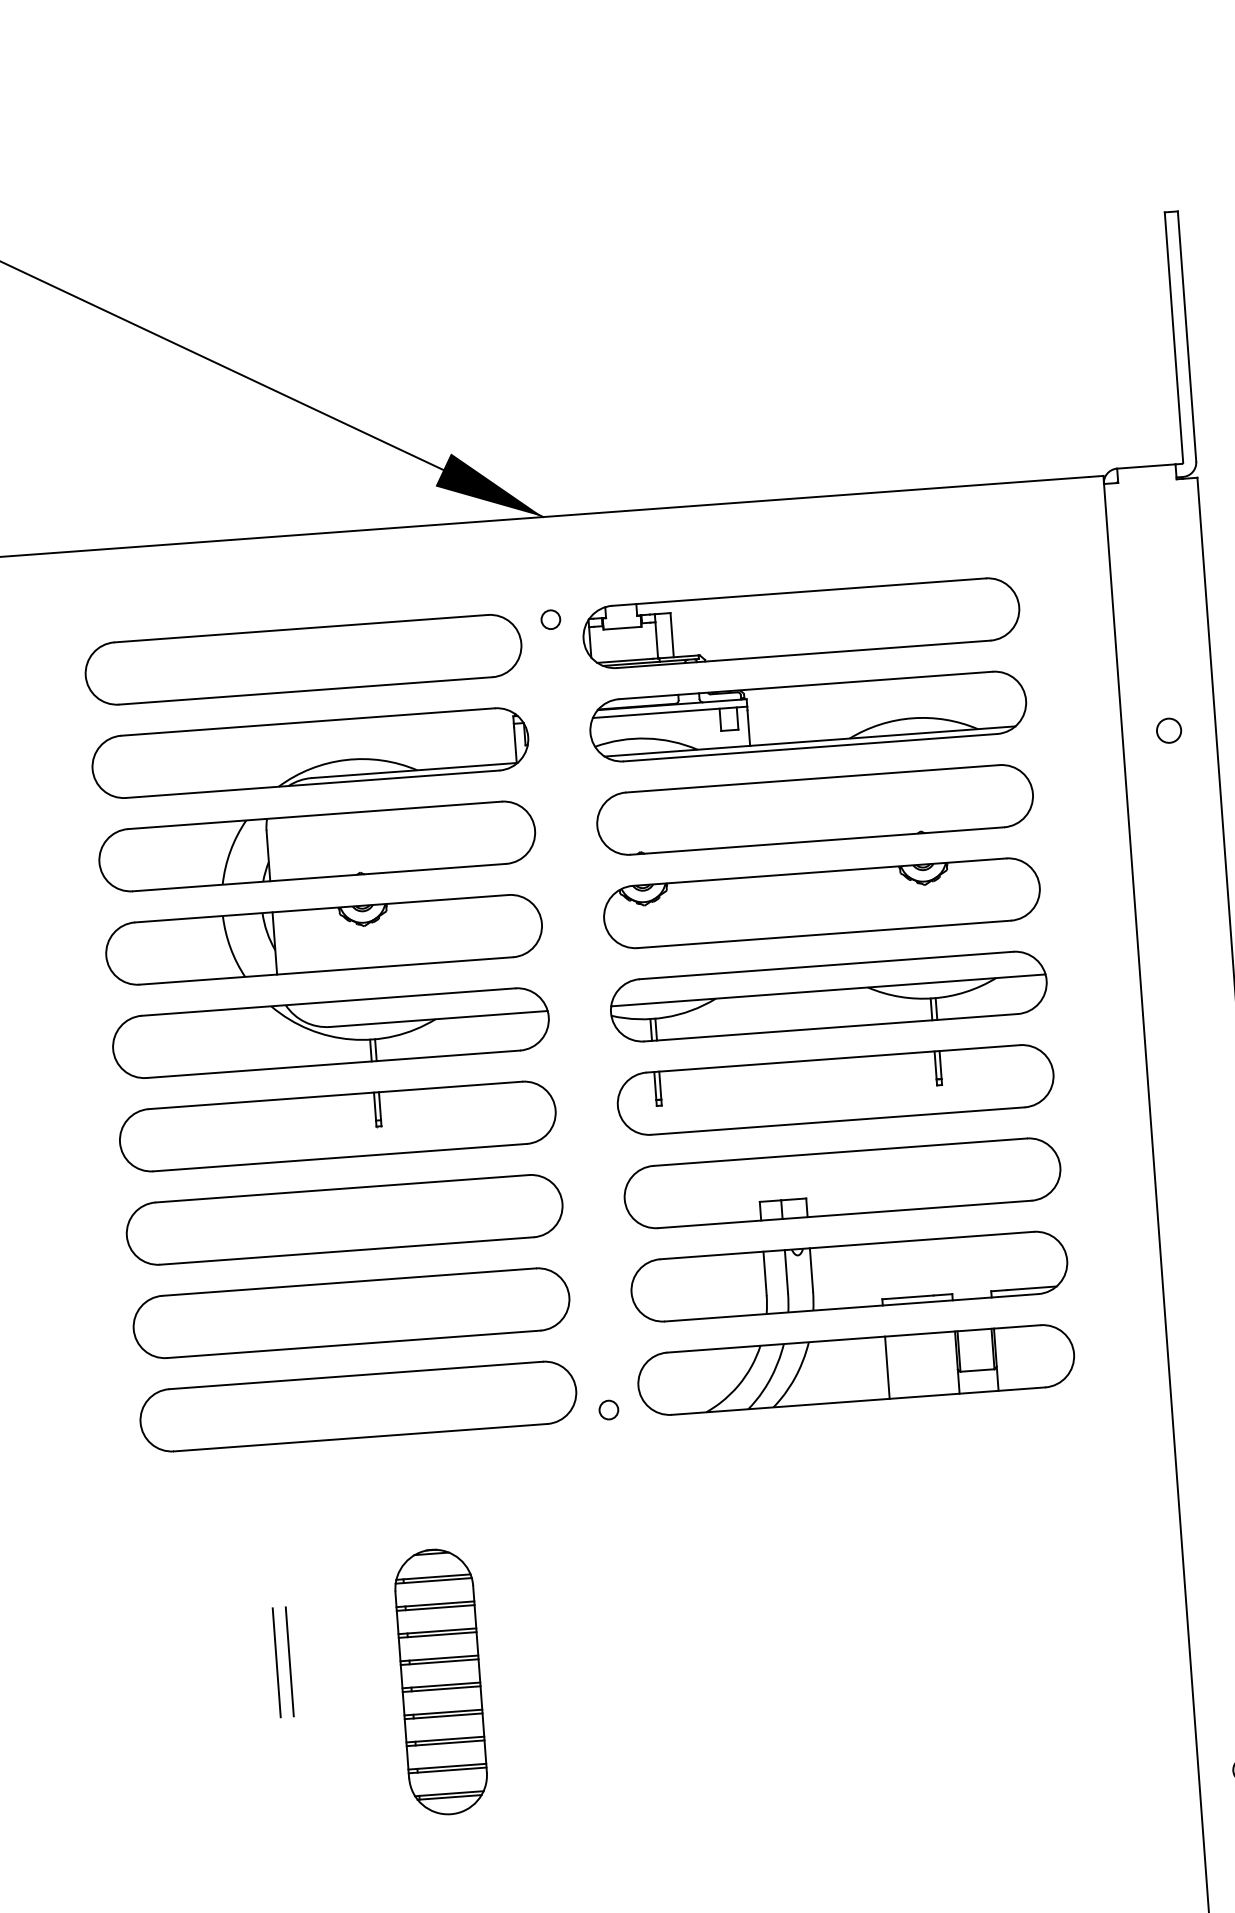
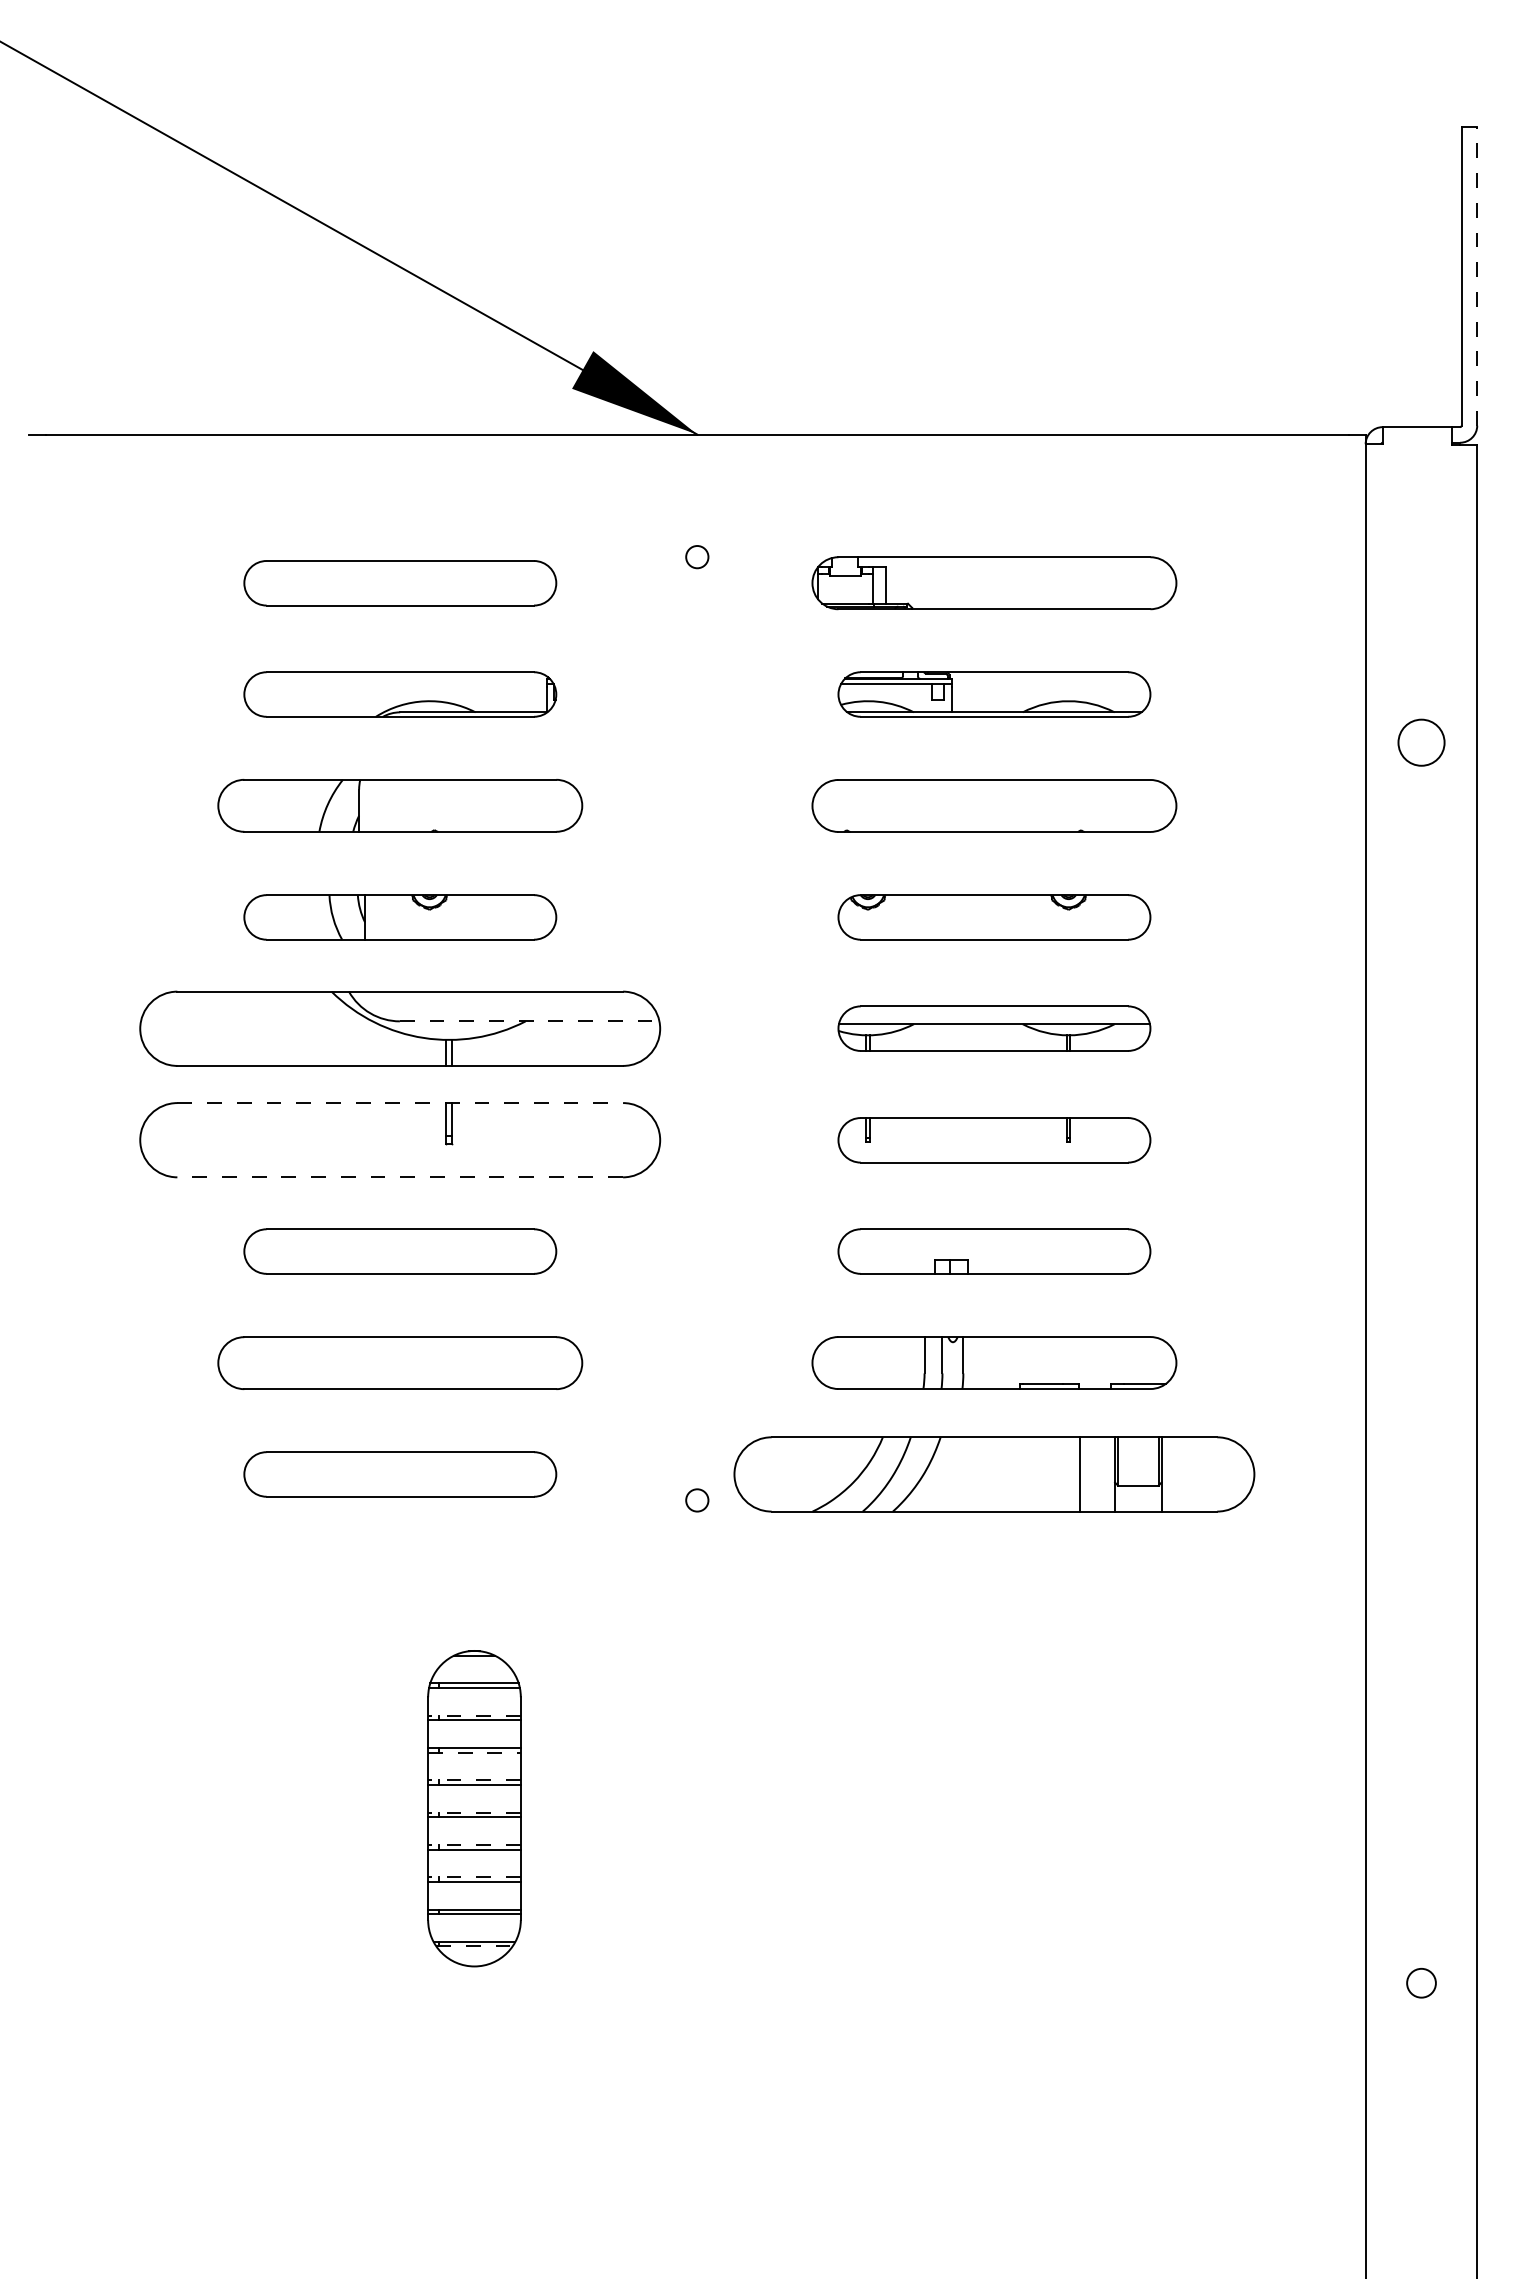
line: (1187, 335) -> (1477, 275), solid -> dashed
part: (801, 623) -> (994, 583), size x0.7
part: (303, 660) -> (400, 583), size x0.6
part: (808, 716) -> (994, 694), size x0.6
circle: (1169, 730) -> (1421, 742), size x1.6
part: (310, 753) -> (400, 694), size x0.6
part: (815, 809) -> (994, 805), size x0.7
part: (317, 846) -> (400, 805), size x0.7
part: (822, 903) -> (994, 917), size x0.6
part: (324, 939) -> (400, 917), size x0.6
part: (828, 996) -> (994, 1028), size x0.6
line: (438, 1019) -> (529, 1021), solid -> dashed
part: (835, 1090) -> (994, 1140), size x0.6
line: (335, 1095) -> (400, 1103), solid -> dashed
line: (340, 1157) -> (400, 1177), solid -> dashed
part: (842, 1183) -> (994, 1251), size x0.6
part: (344, 1219) -> (400, 1251), size x0.6
part: (849, 1276) -> (994, 1362), size x0.7
part: (351, 1313) -> (400, 1363), size x0.7
line: (887, 1367) -> (1079, 1474), moved
part: (358, 1406) -> (400, 1474), size x0.6
line: (434, 1604) -> (473, 1715), solid -> dashed
line: (437, 1634) -> (474, 1752), solid -> dashed
line: (438, 1658) -> (473, 1780), solid -> dashed
line: (289, 1661) -> (296, 1771), removed
line: (276, 1662) -> (280, 1771), removed
line: (440, 1685) -> (473, 1812), solid -> dashed
line: (442, 1712) -> (473, 1845), solid -> dashed
line: (444, 1739) -> (473, 1877), solid -> dashed
line: (449, 1797) -> (474, 1946), solid -> dashed

